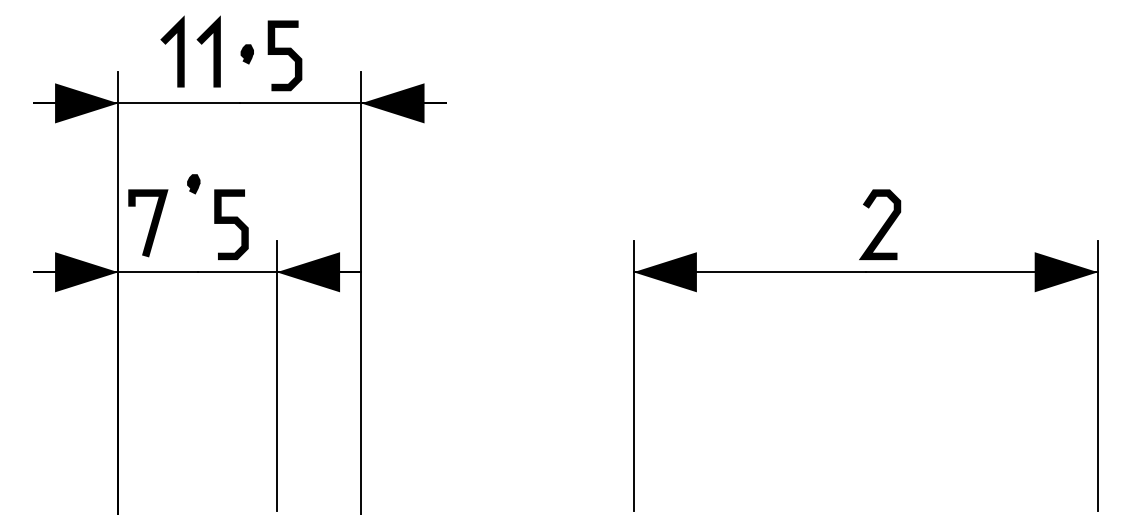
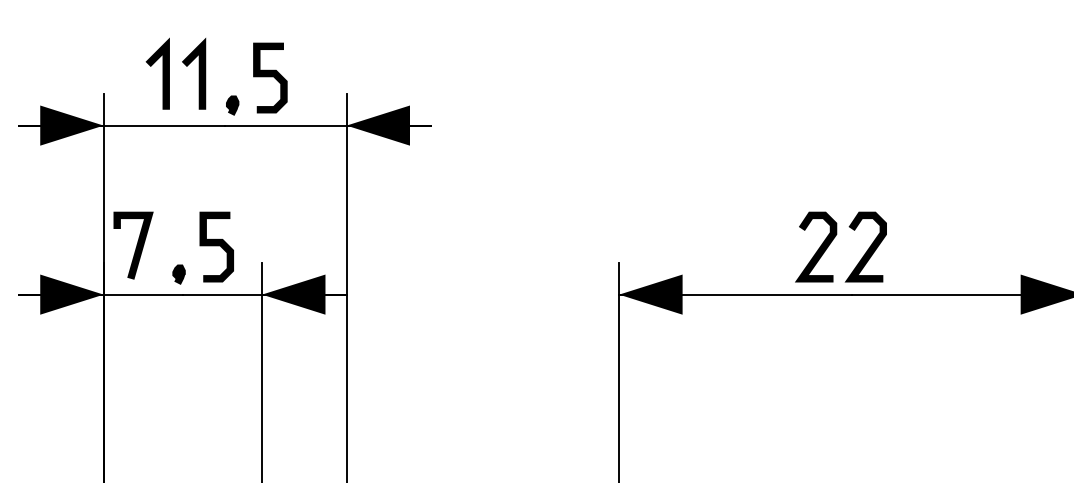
part: (246, 54) -> (231, 105), moved
part: (193, 184) -> (178, 274), moved
curve: (832, 226) -> (818, 248), added

